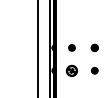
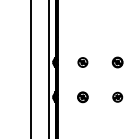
part: (71, 70) -> (82, 96), size x0.62

